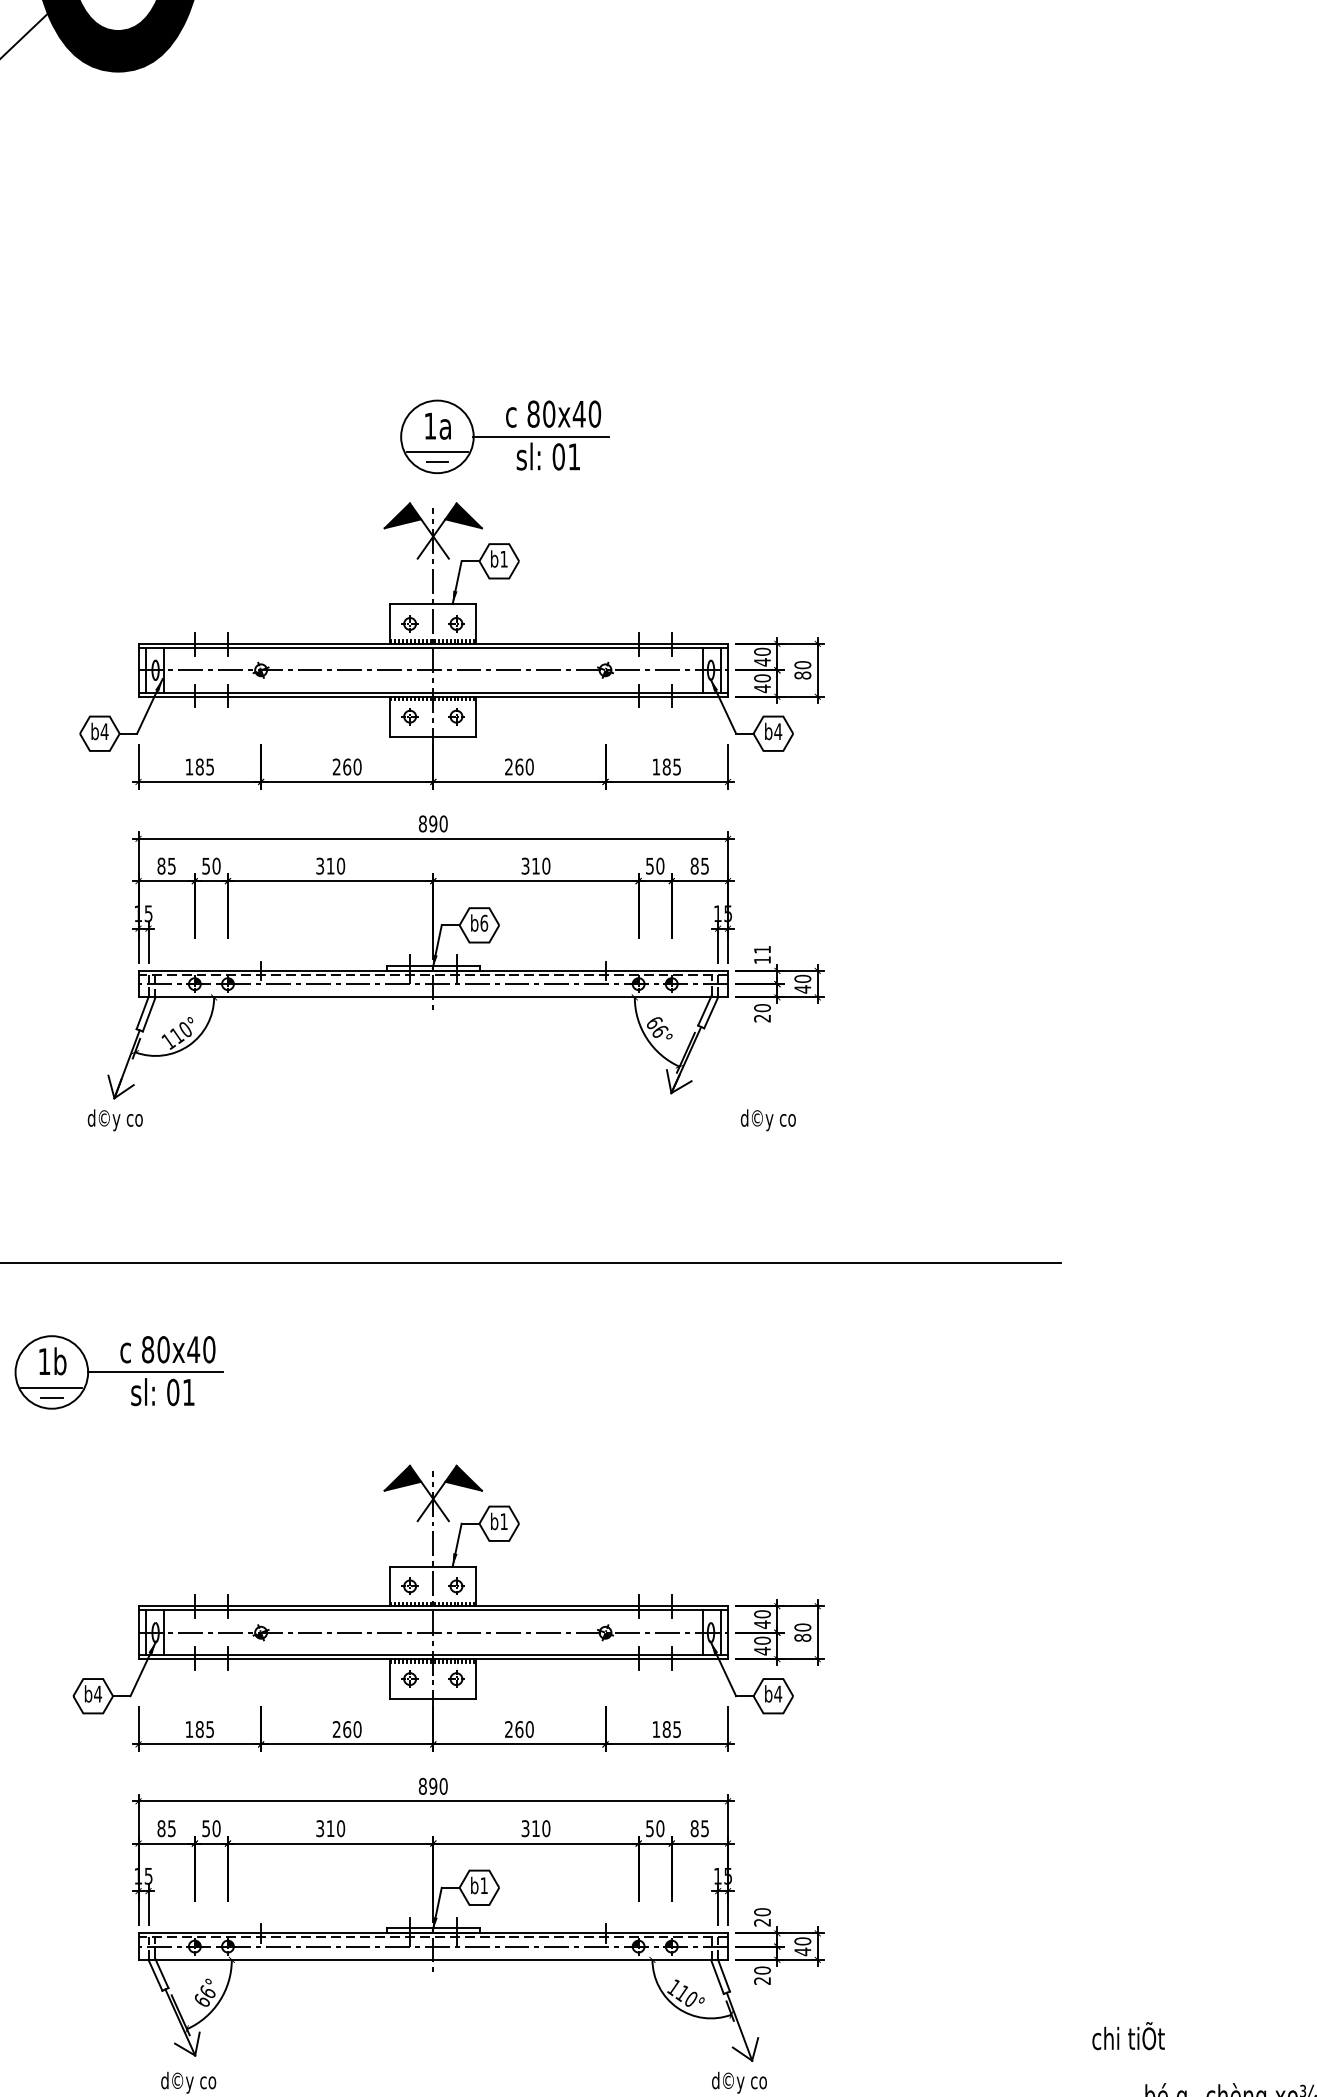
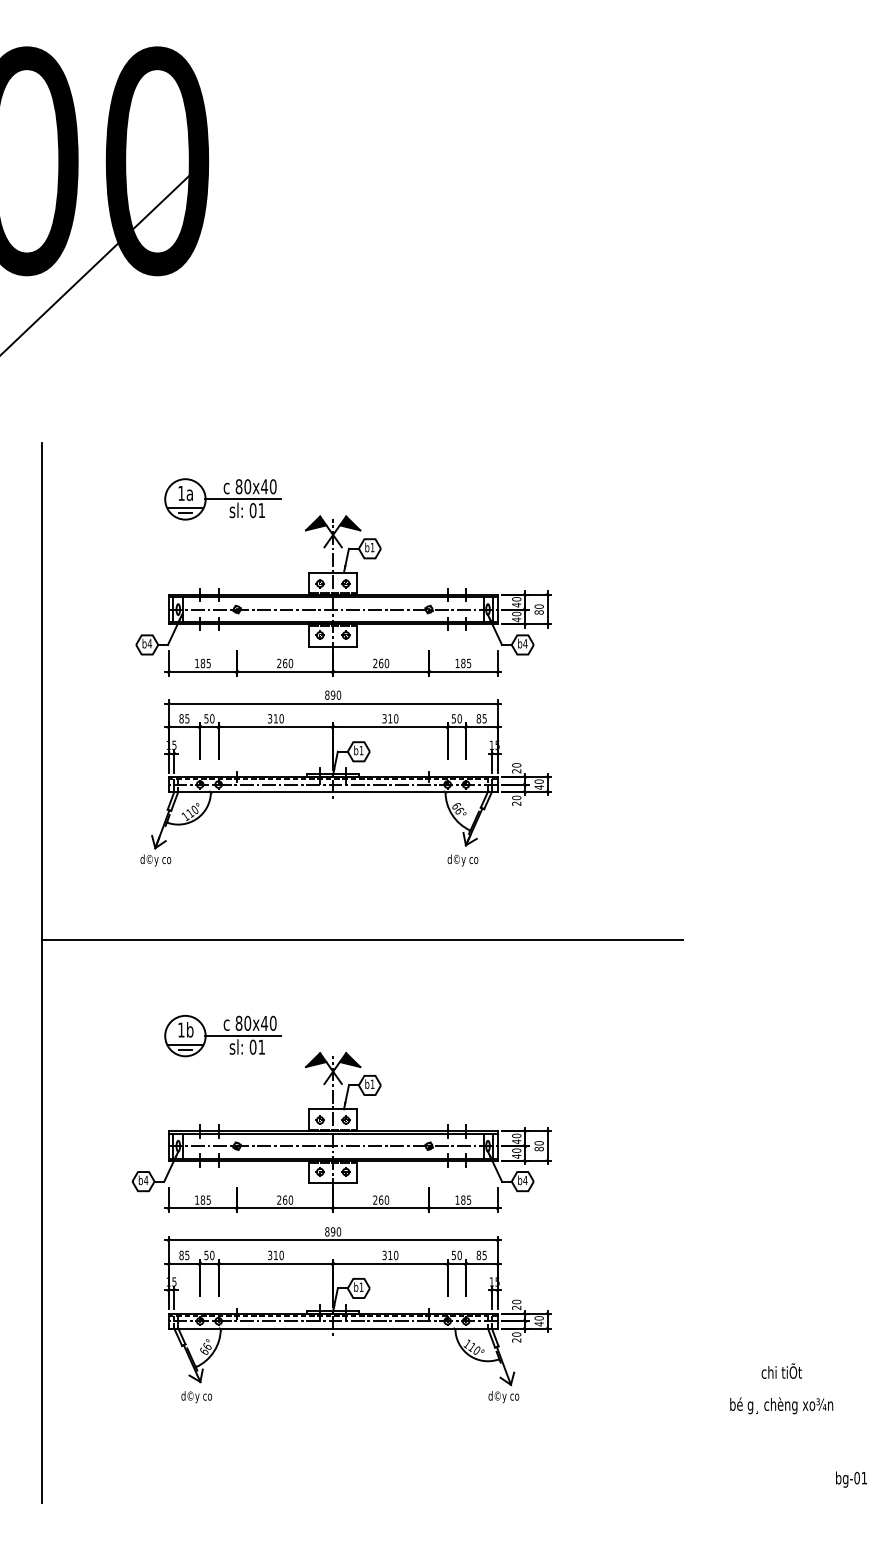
part: (503, 437) -> (222, 499), moved
text: (484, 923) -> (361, 750), b6 -> b1
text: (762, 955) -> (516, 768), 11 -> 20
text: (767, 1120) -> (462, 860), moved
part: (118, 1373) -> (222, 1036), moved
text: (1127, 2034) -> (781, 1370), moved

